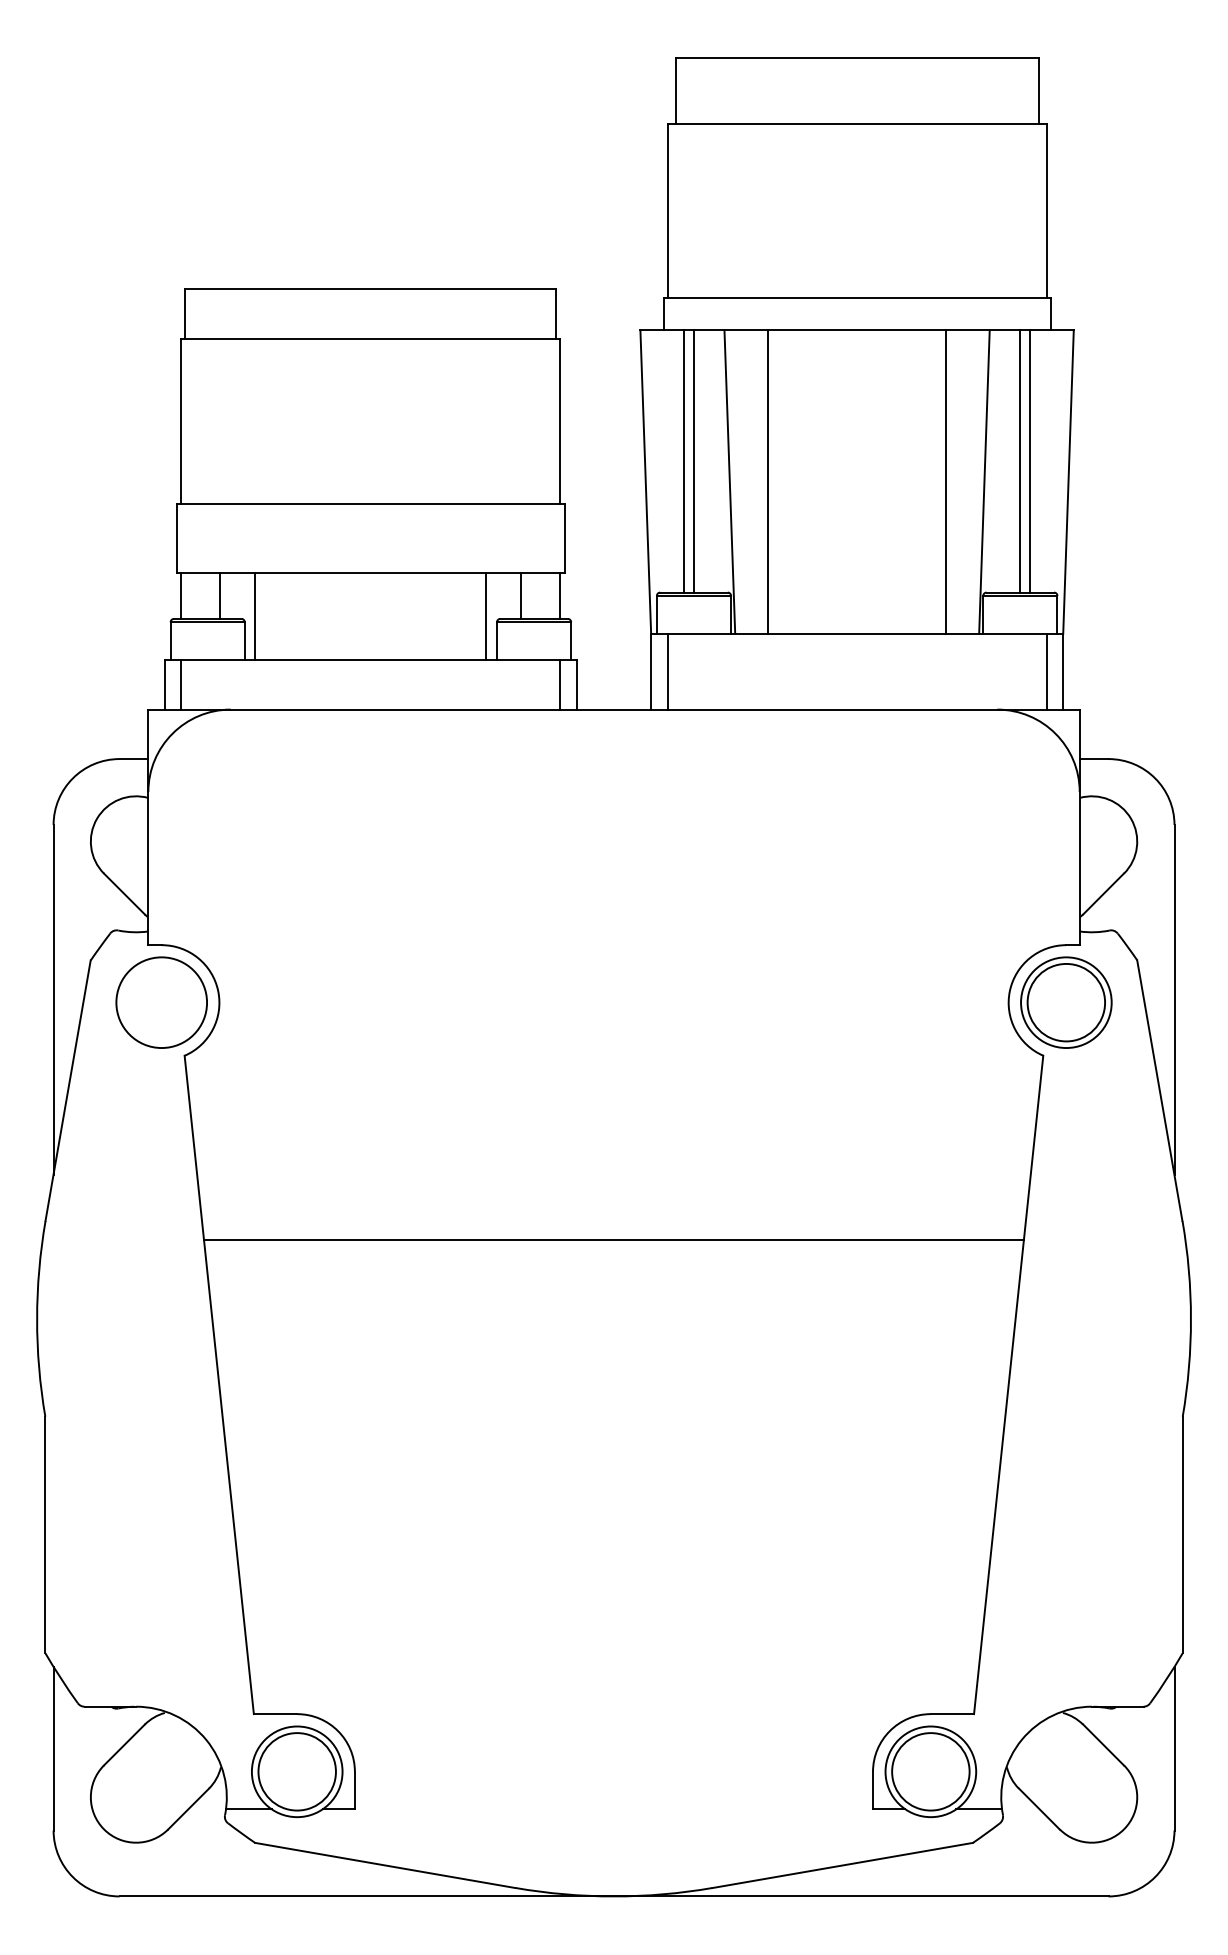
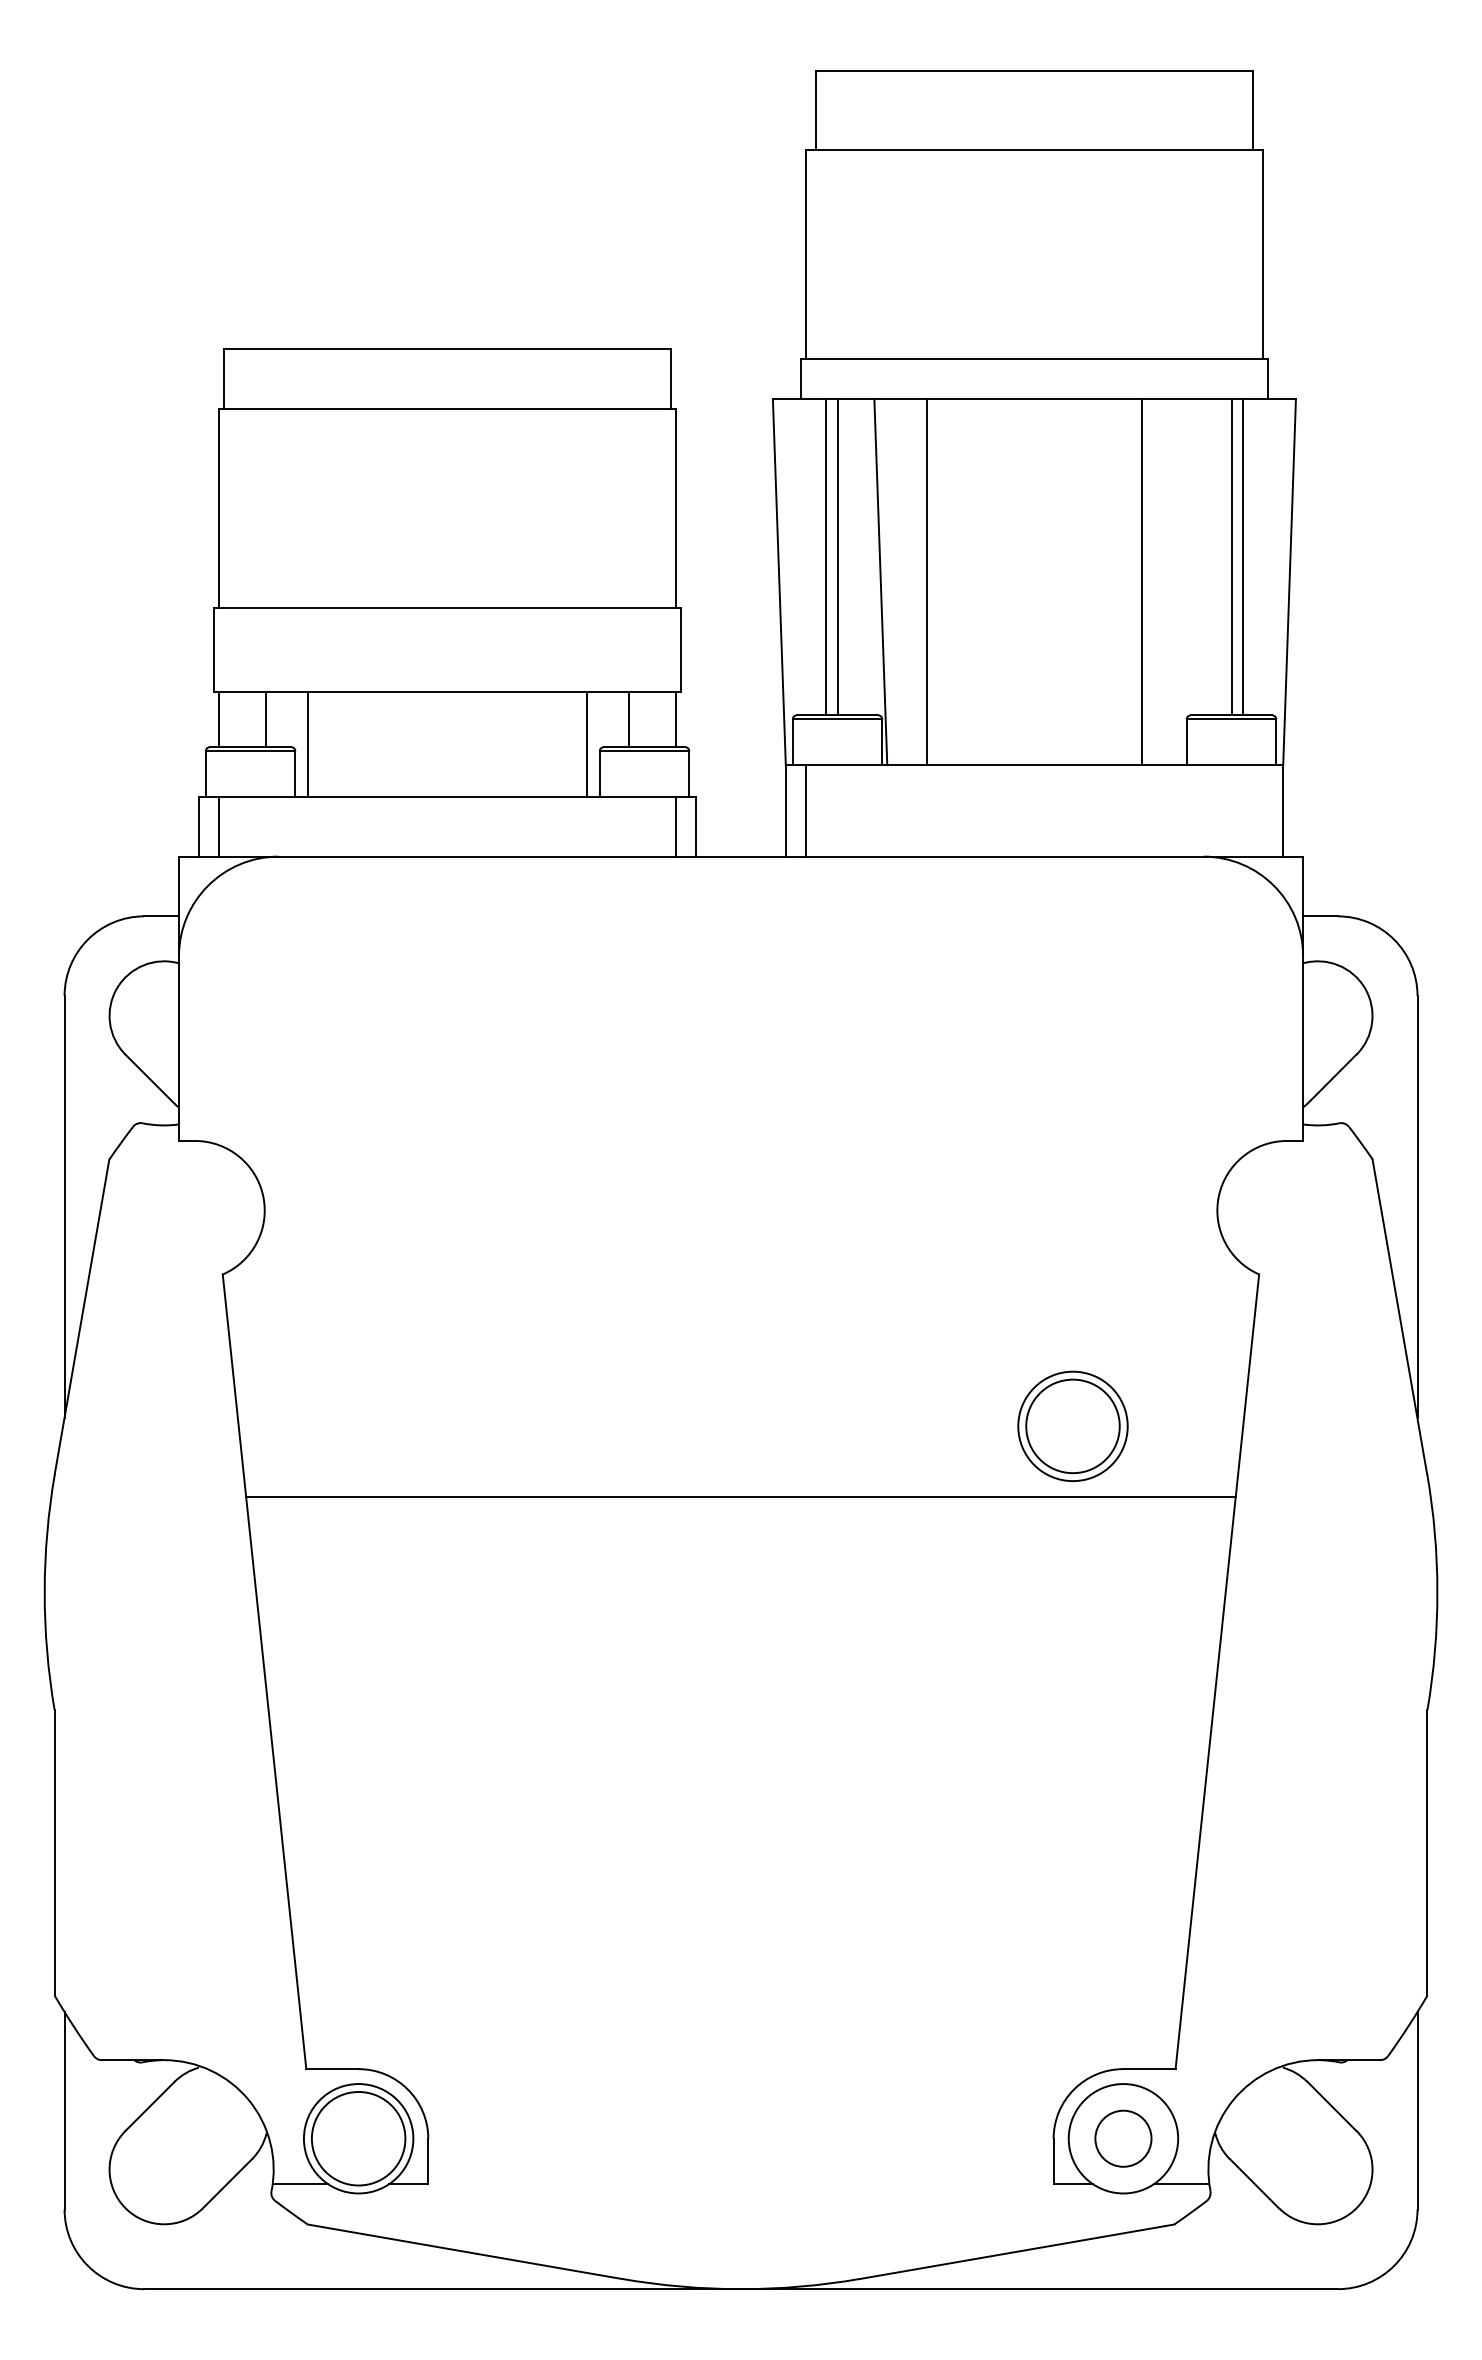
line: (983, 482) -> (1187, 582), removed
line: (1046, 671) -> (1263, 810), removed
circle: (161, 1001) -> (194, 1209), removed
part: (1065, 1001) -> (1072, 1425), moved
circle: (930, 1771) -> (1123, 2138), size x0.6

